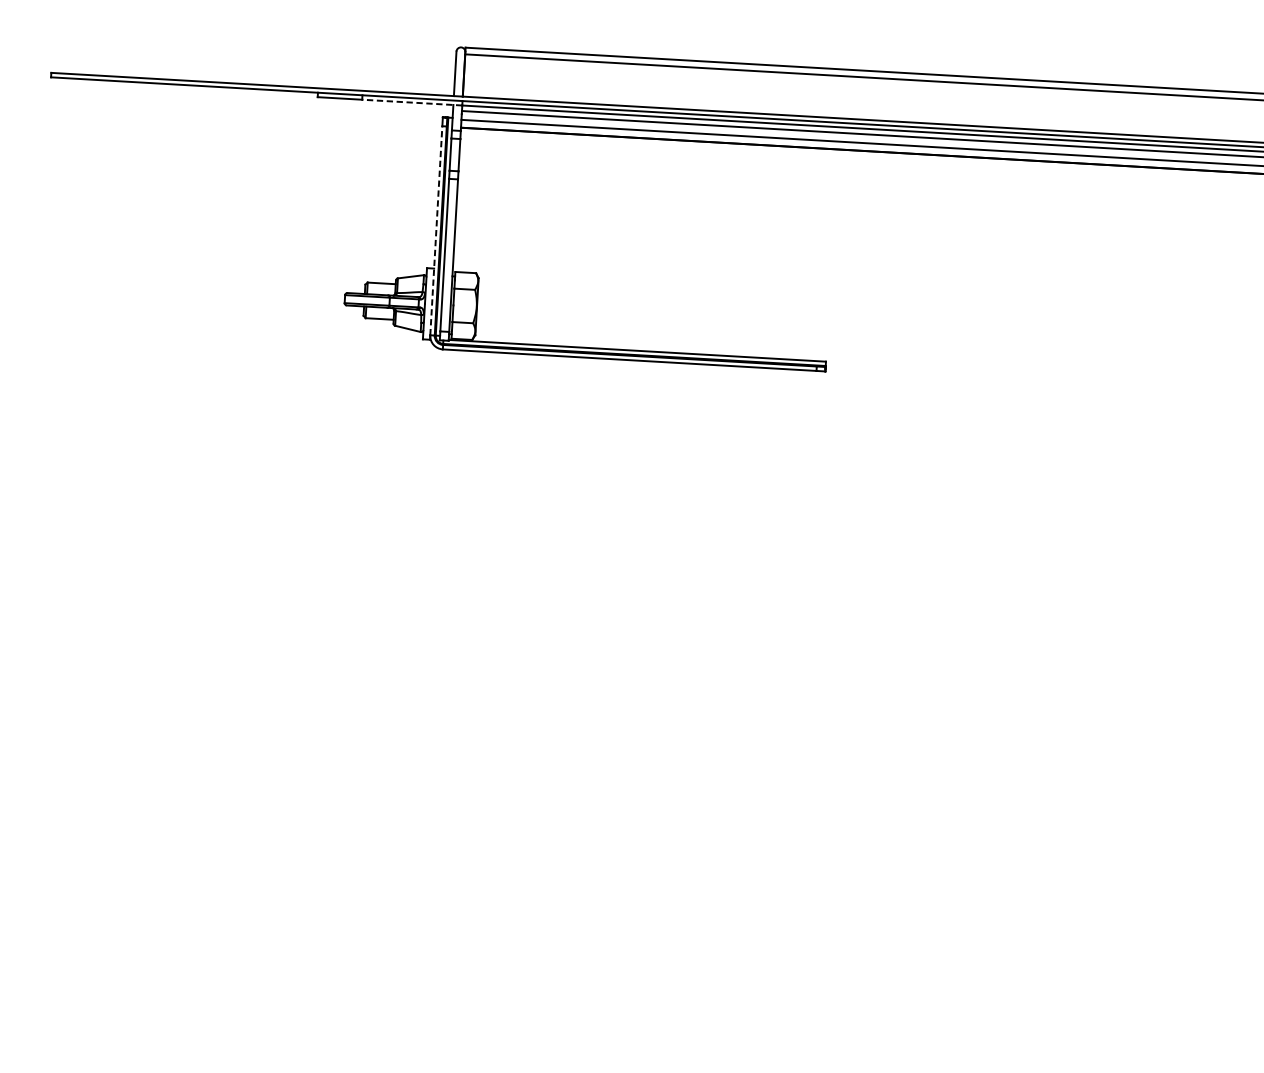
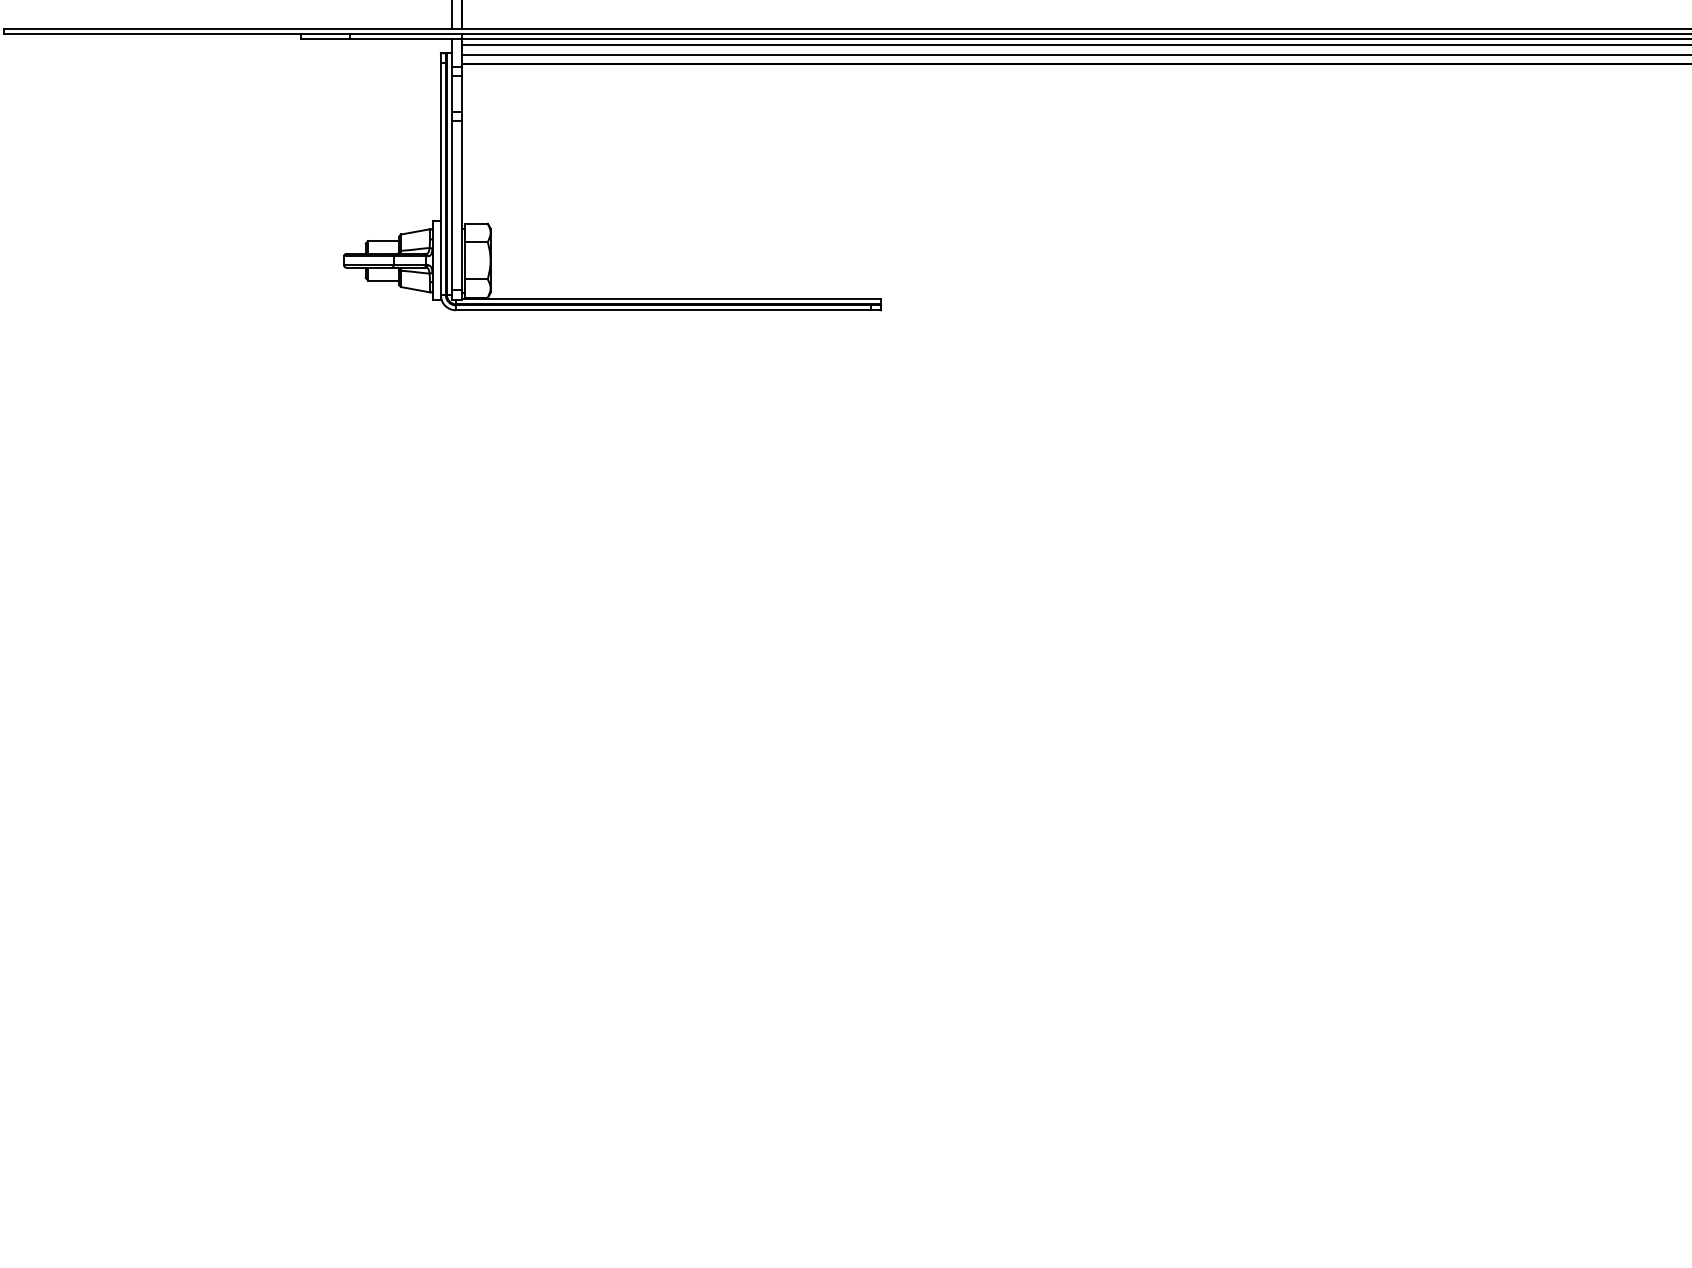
line: (412, 102) -> (406, 38), dashed -> solid
line: (435, 230) -> (440, 178), dashed -> solid

